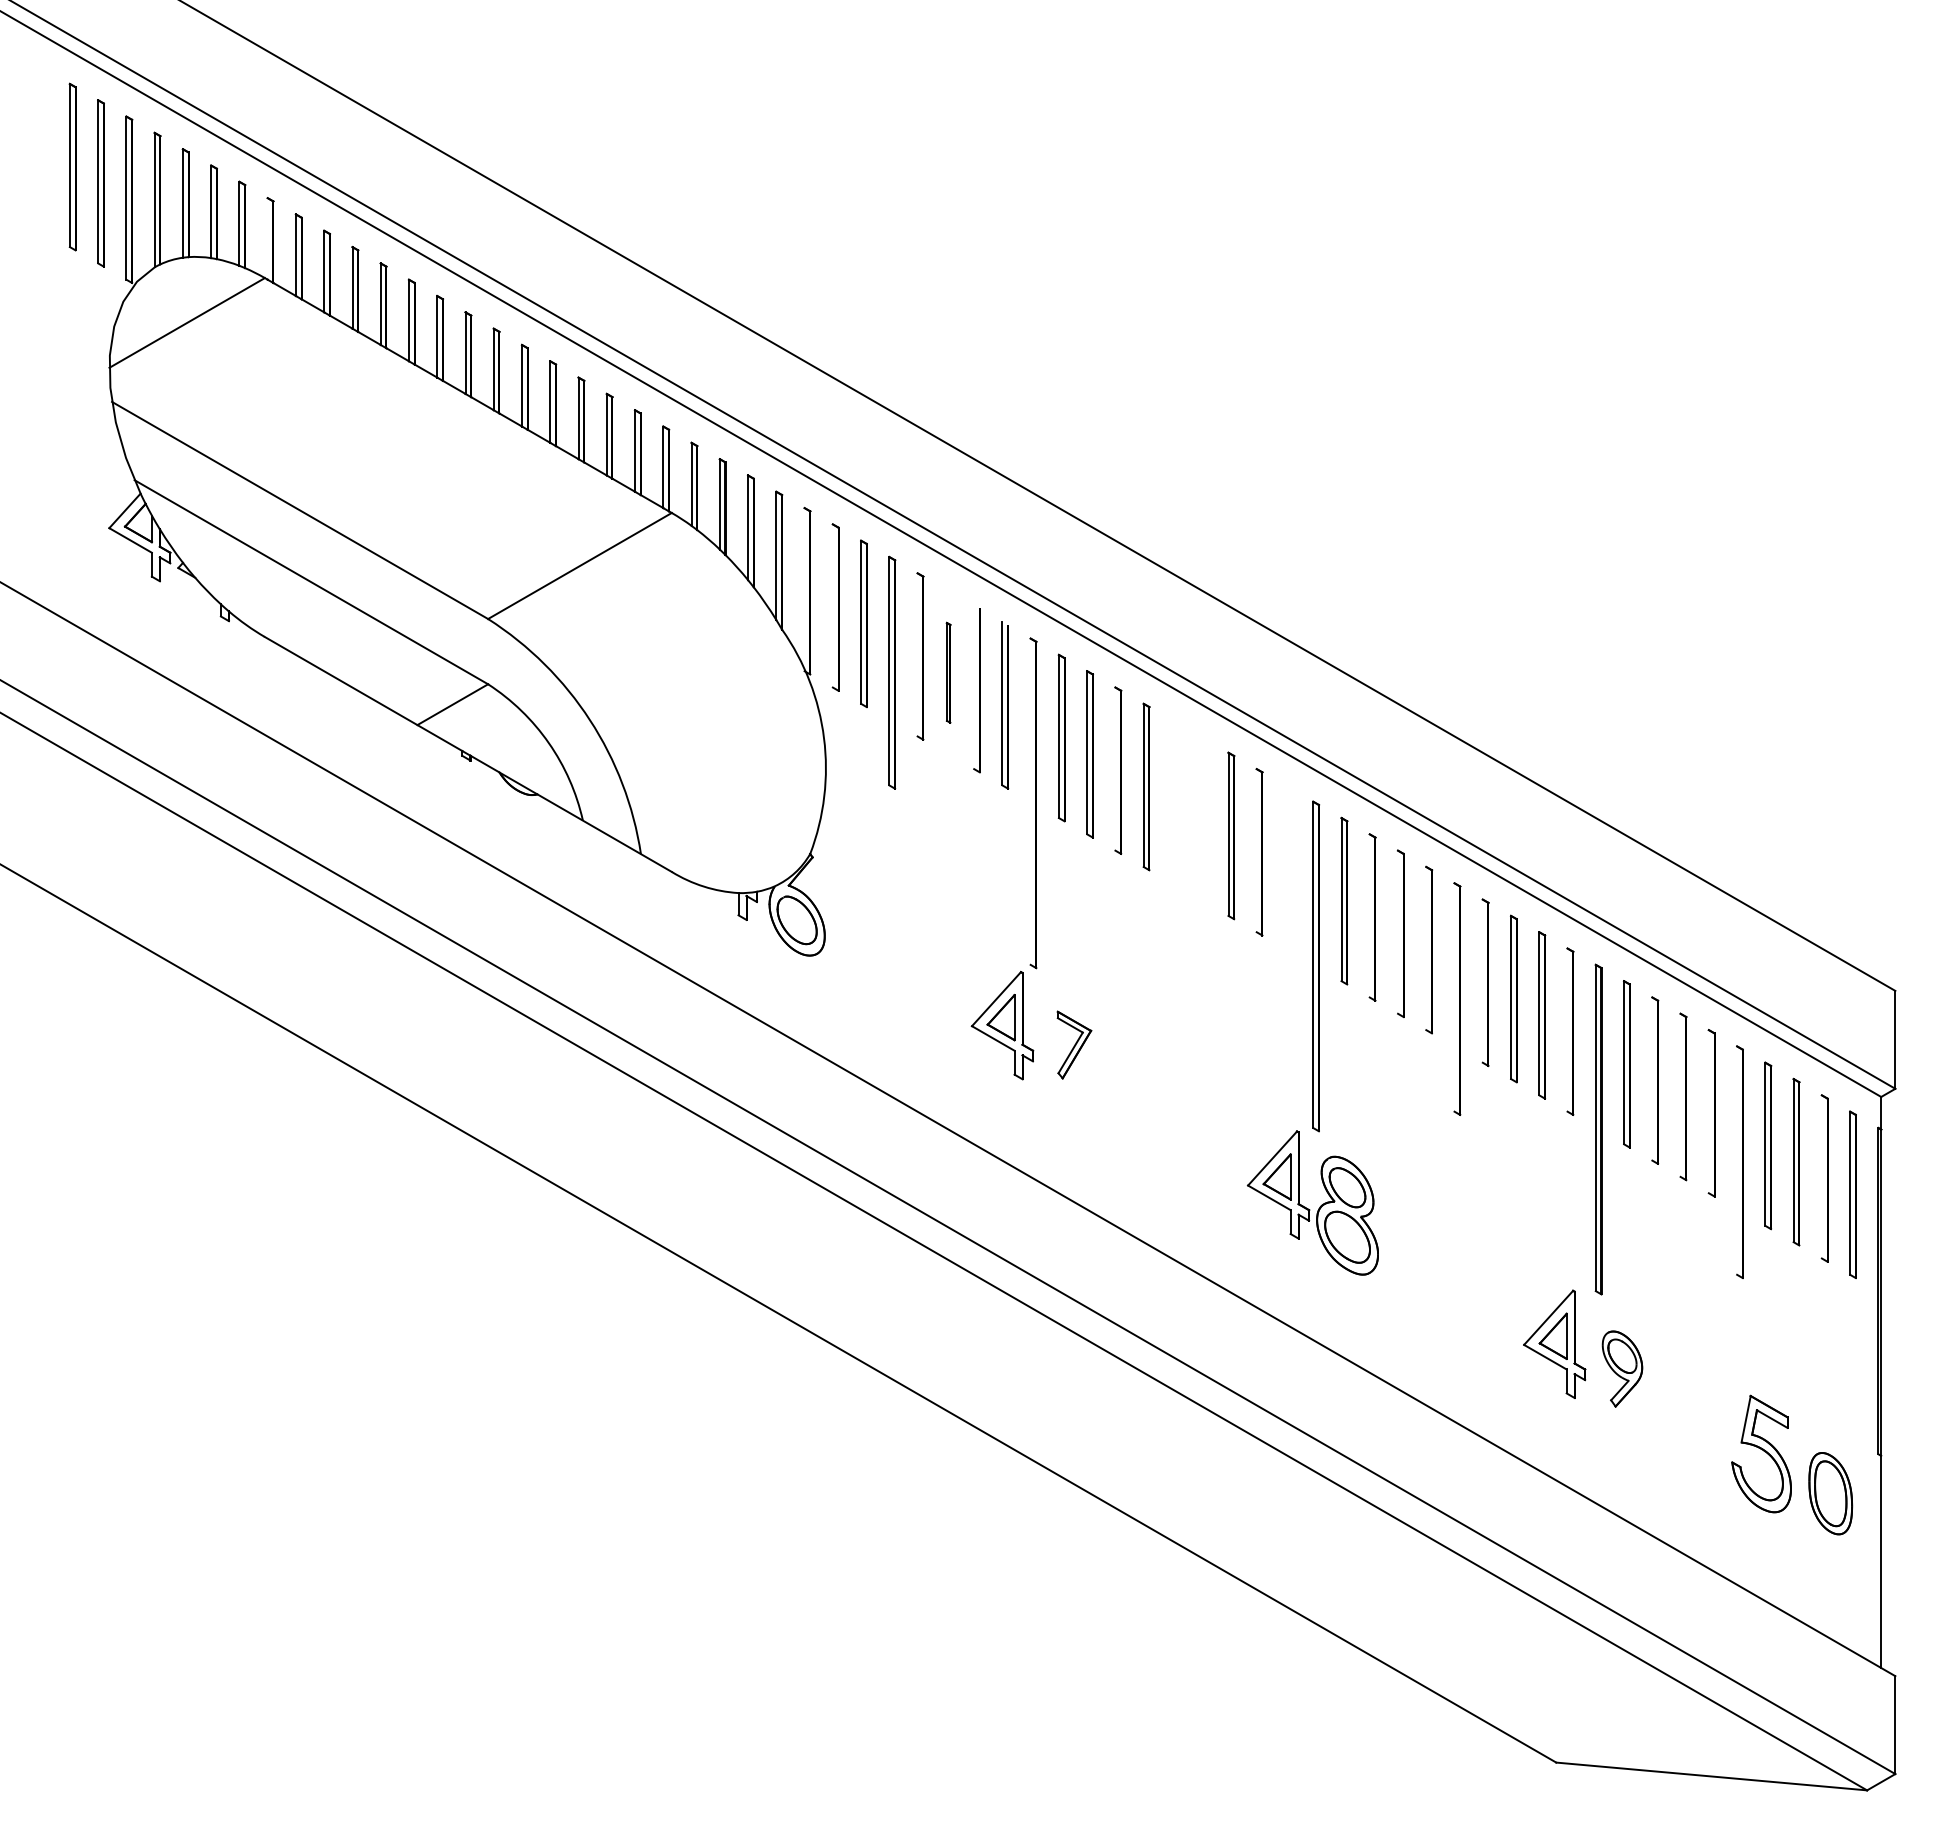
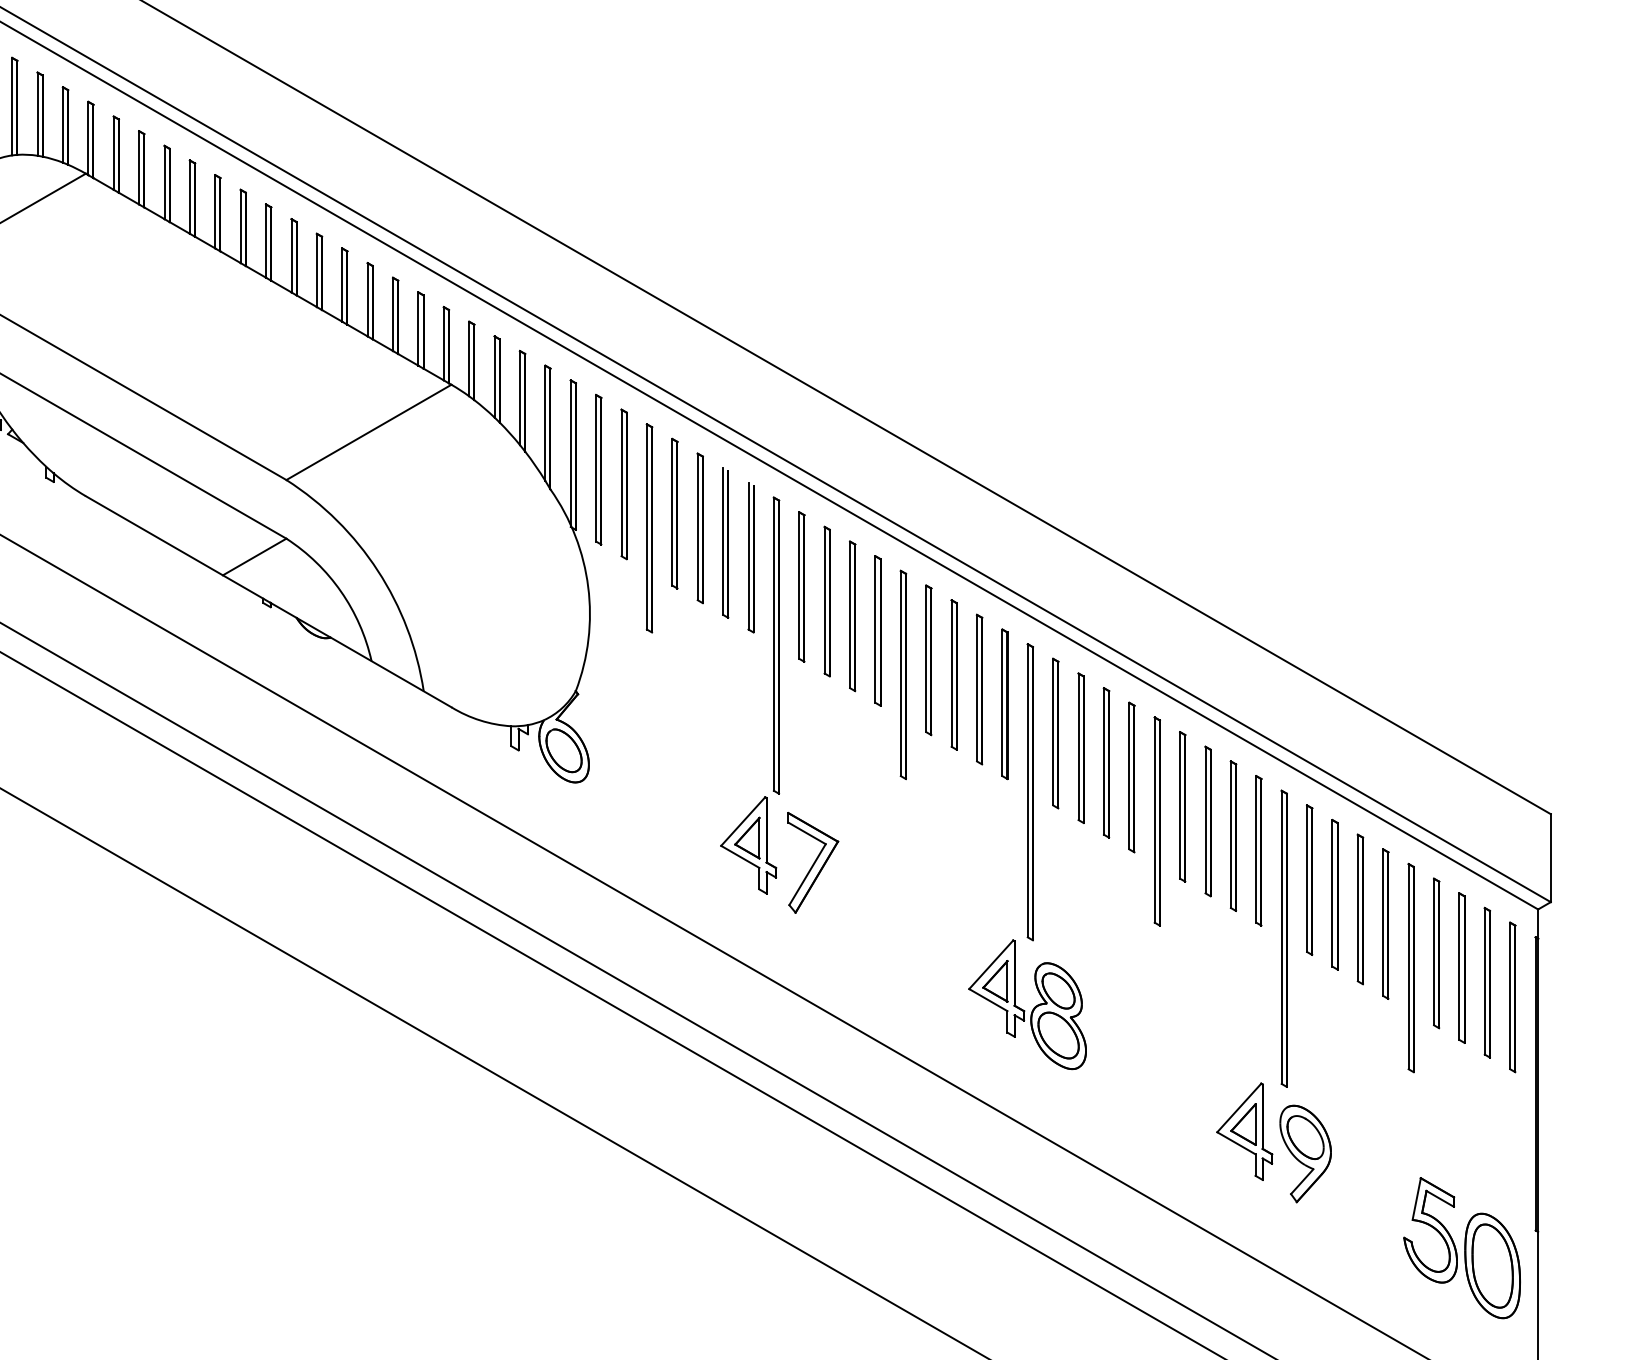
line: (267, 238) -> (88, 138), added
line: (804, 589) -> (570, 453), added
line: (832, 605) -> (595, 467), added
line: (917, 654) -> (672, 511), added
part: (948, 672) -> (700, 528), size x1.67
line: (974, 687) -> (723, 541), added
line: (1115, 768) -> (850, 614), added
line: (1030, 801) -> (773, 643), added
part: (1202, 819) -> (928, 660), added
part: (1174, 835) -> (903, 674), added
line: (1256, 850) -> (976, 688), added
part: (1287, 868) -> (1004, 704), added
line: (1369, 915) -> (1078, 746), added
line: (1398, 931) -> (1104, 760), added
line: (1426, 948) -> (1129, 776), added
line: (1482, 980) -> (1179, 804), added
line: (1454, 997) -> (1154, 820), added
line: (1567, 1029) -> (1256, 848), added
part: (1074, 1044) -> (813, 862), size x1.67
line: (1652, 1078) -> (1332, 892), added
line: (1680, 1094) -> (1357, 907), added
line: (1708, 1111) -> (1382, 922), added
line: (1737, 1160) -> (1408, 966), added
line: (1821, 1176) -> (1484, 980), added
part: (1622, 1368) -> (1305, 1153), size x1.43
part: (1830, 1493) -> (1492, 1265), size x1.43

